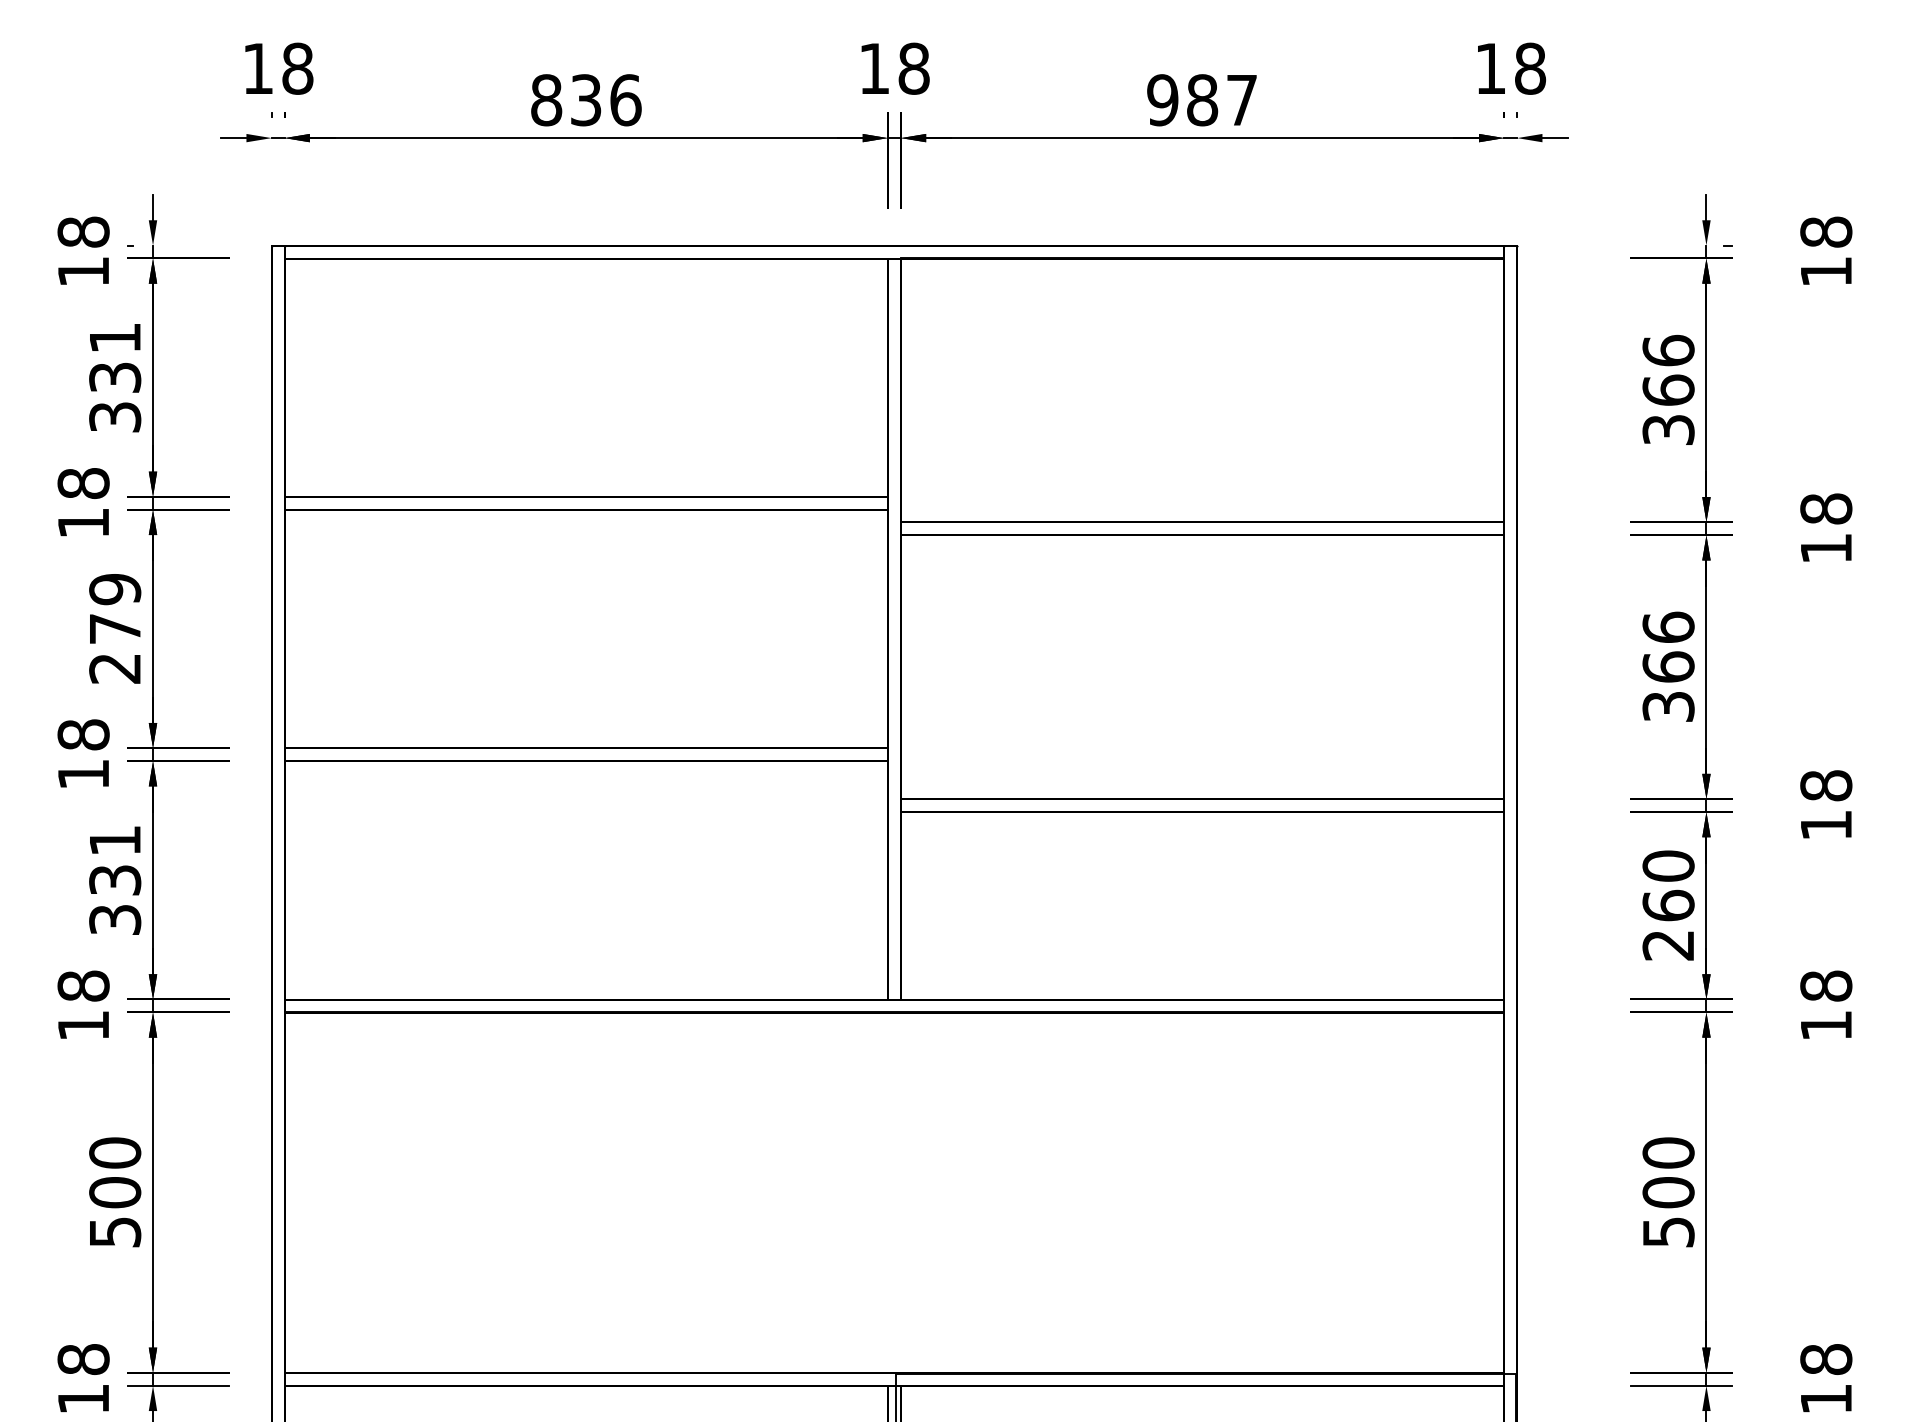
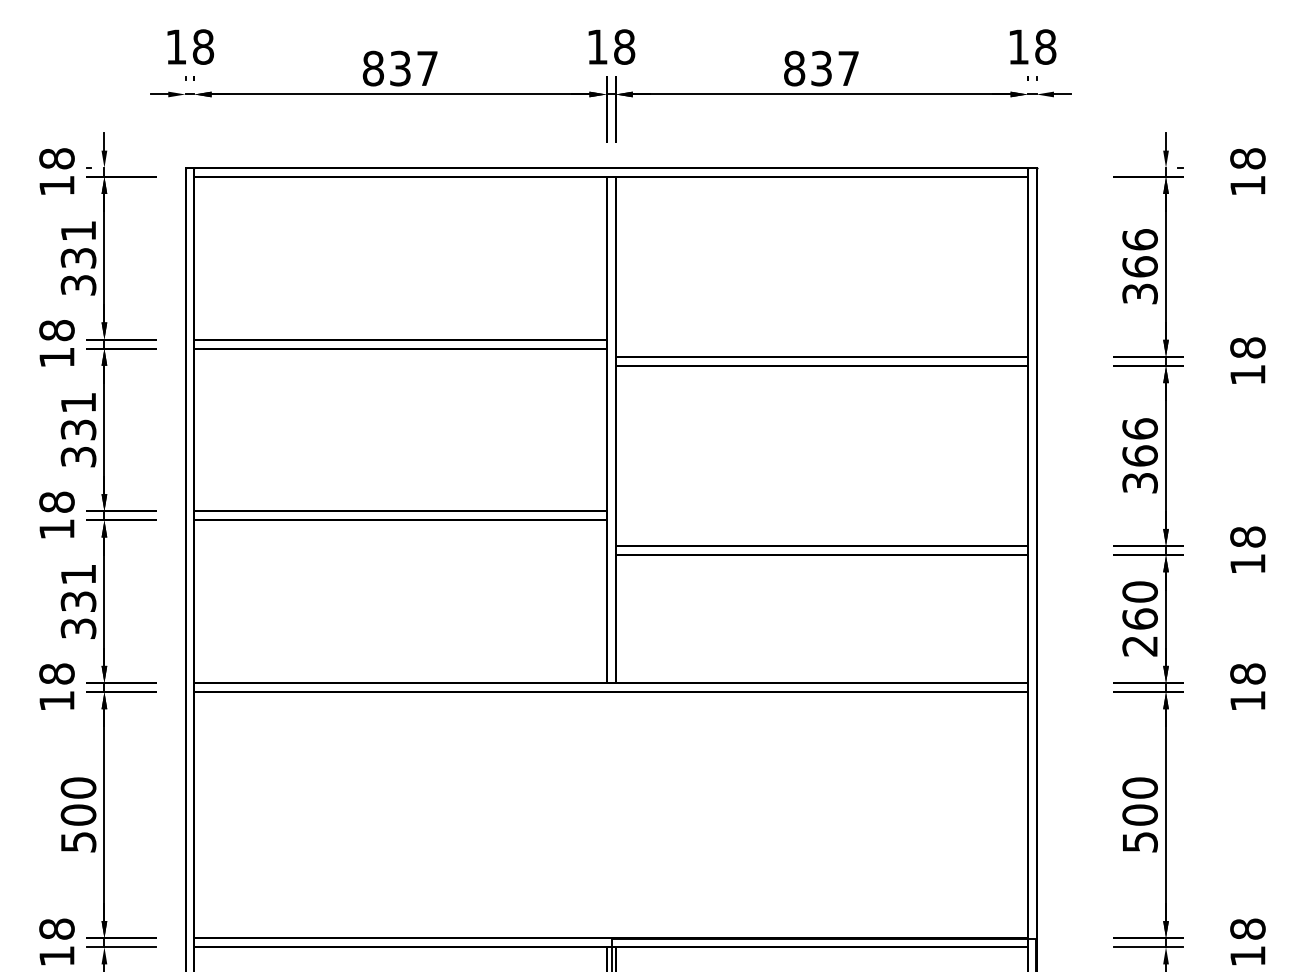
text: (625, 100) -> (427, 68), 836 -> 837
text: (1181, 100) -> (807, 68), 987 -> 837
text: (115, 628) -> (78, 429), 279 -> 331

